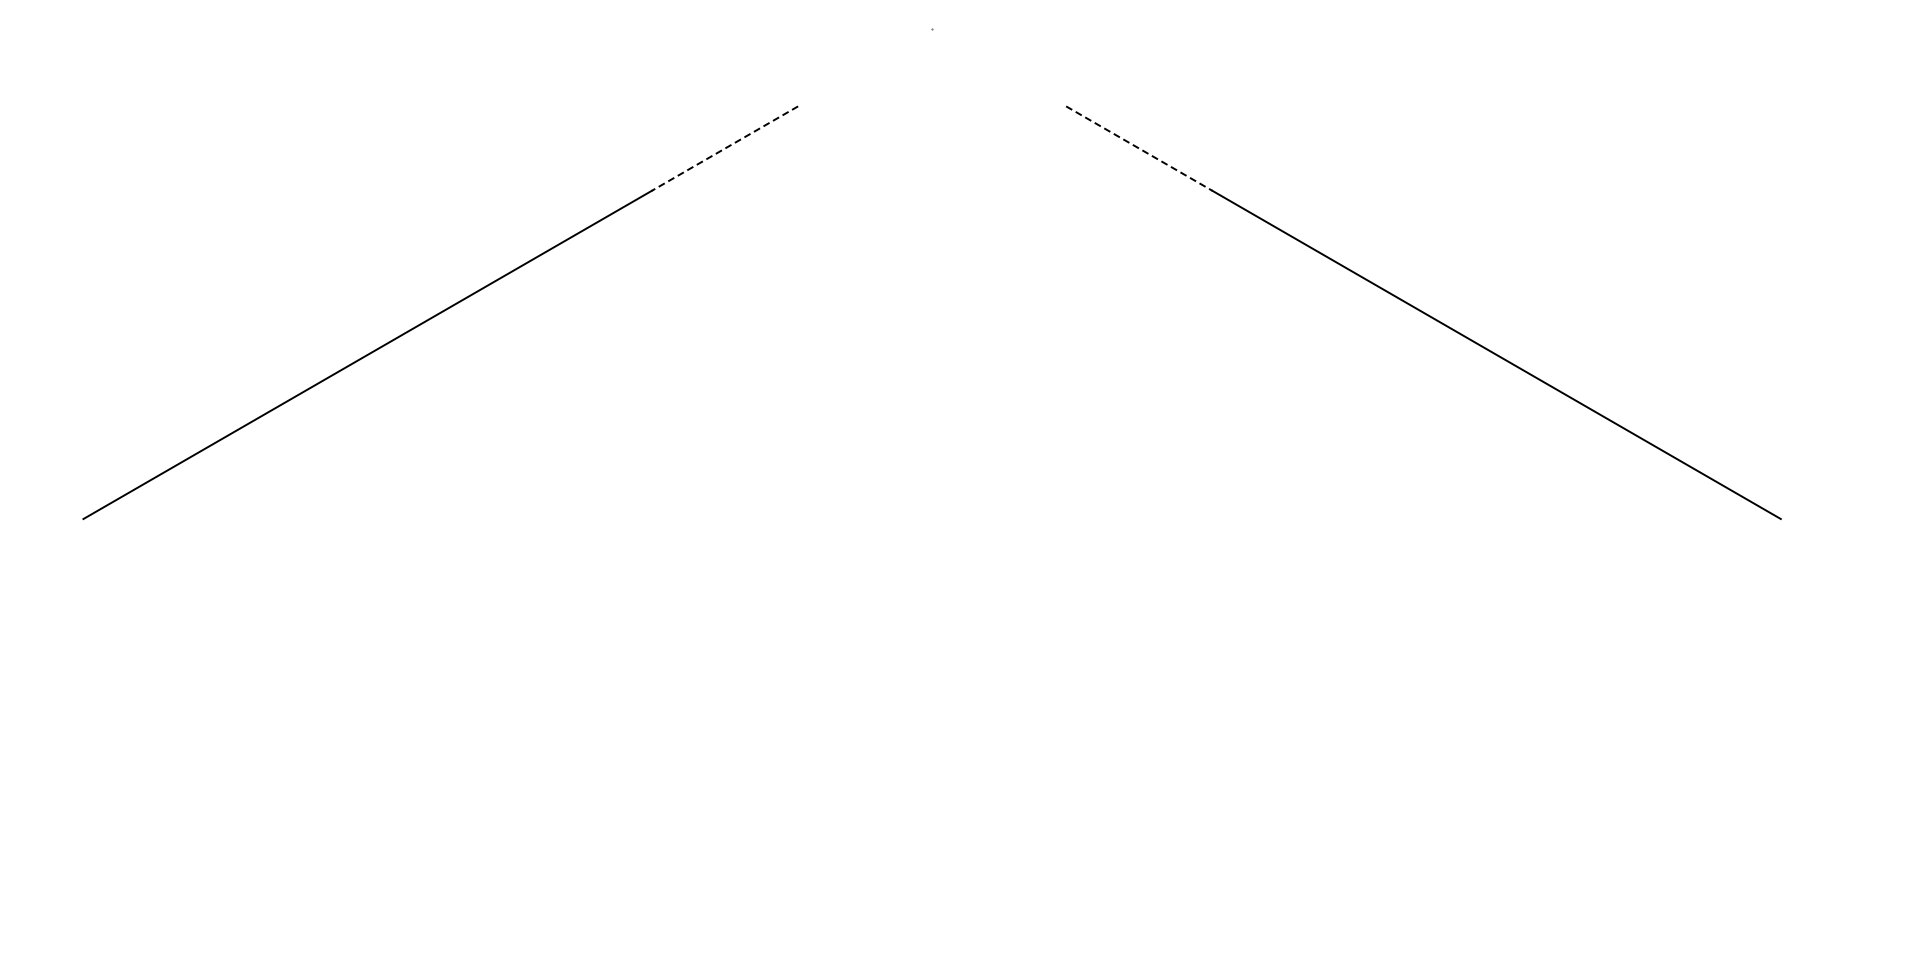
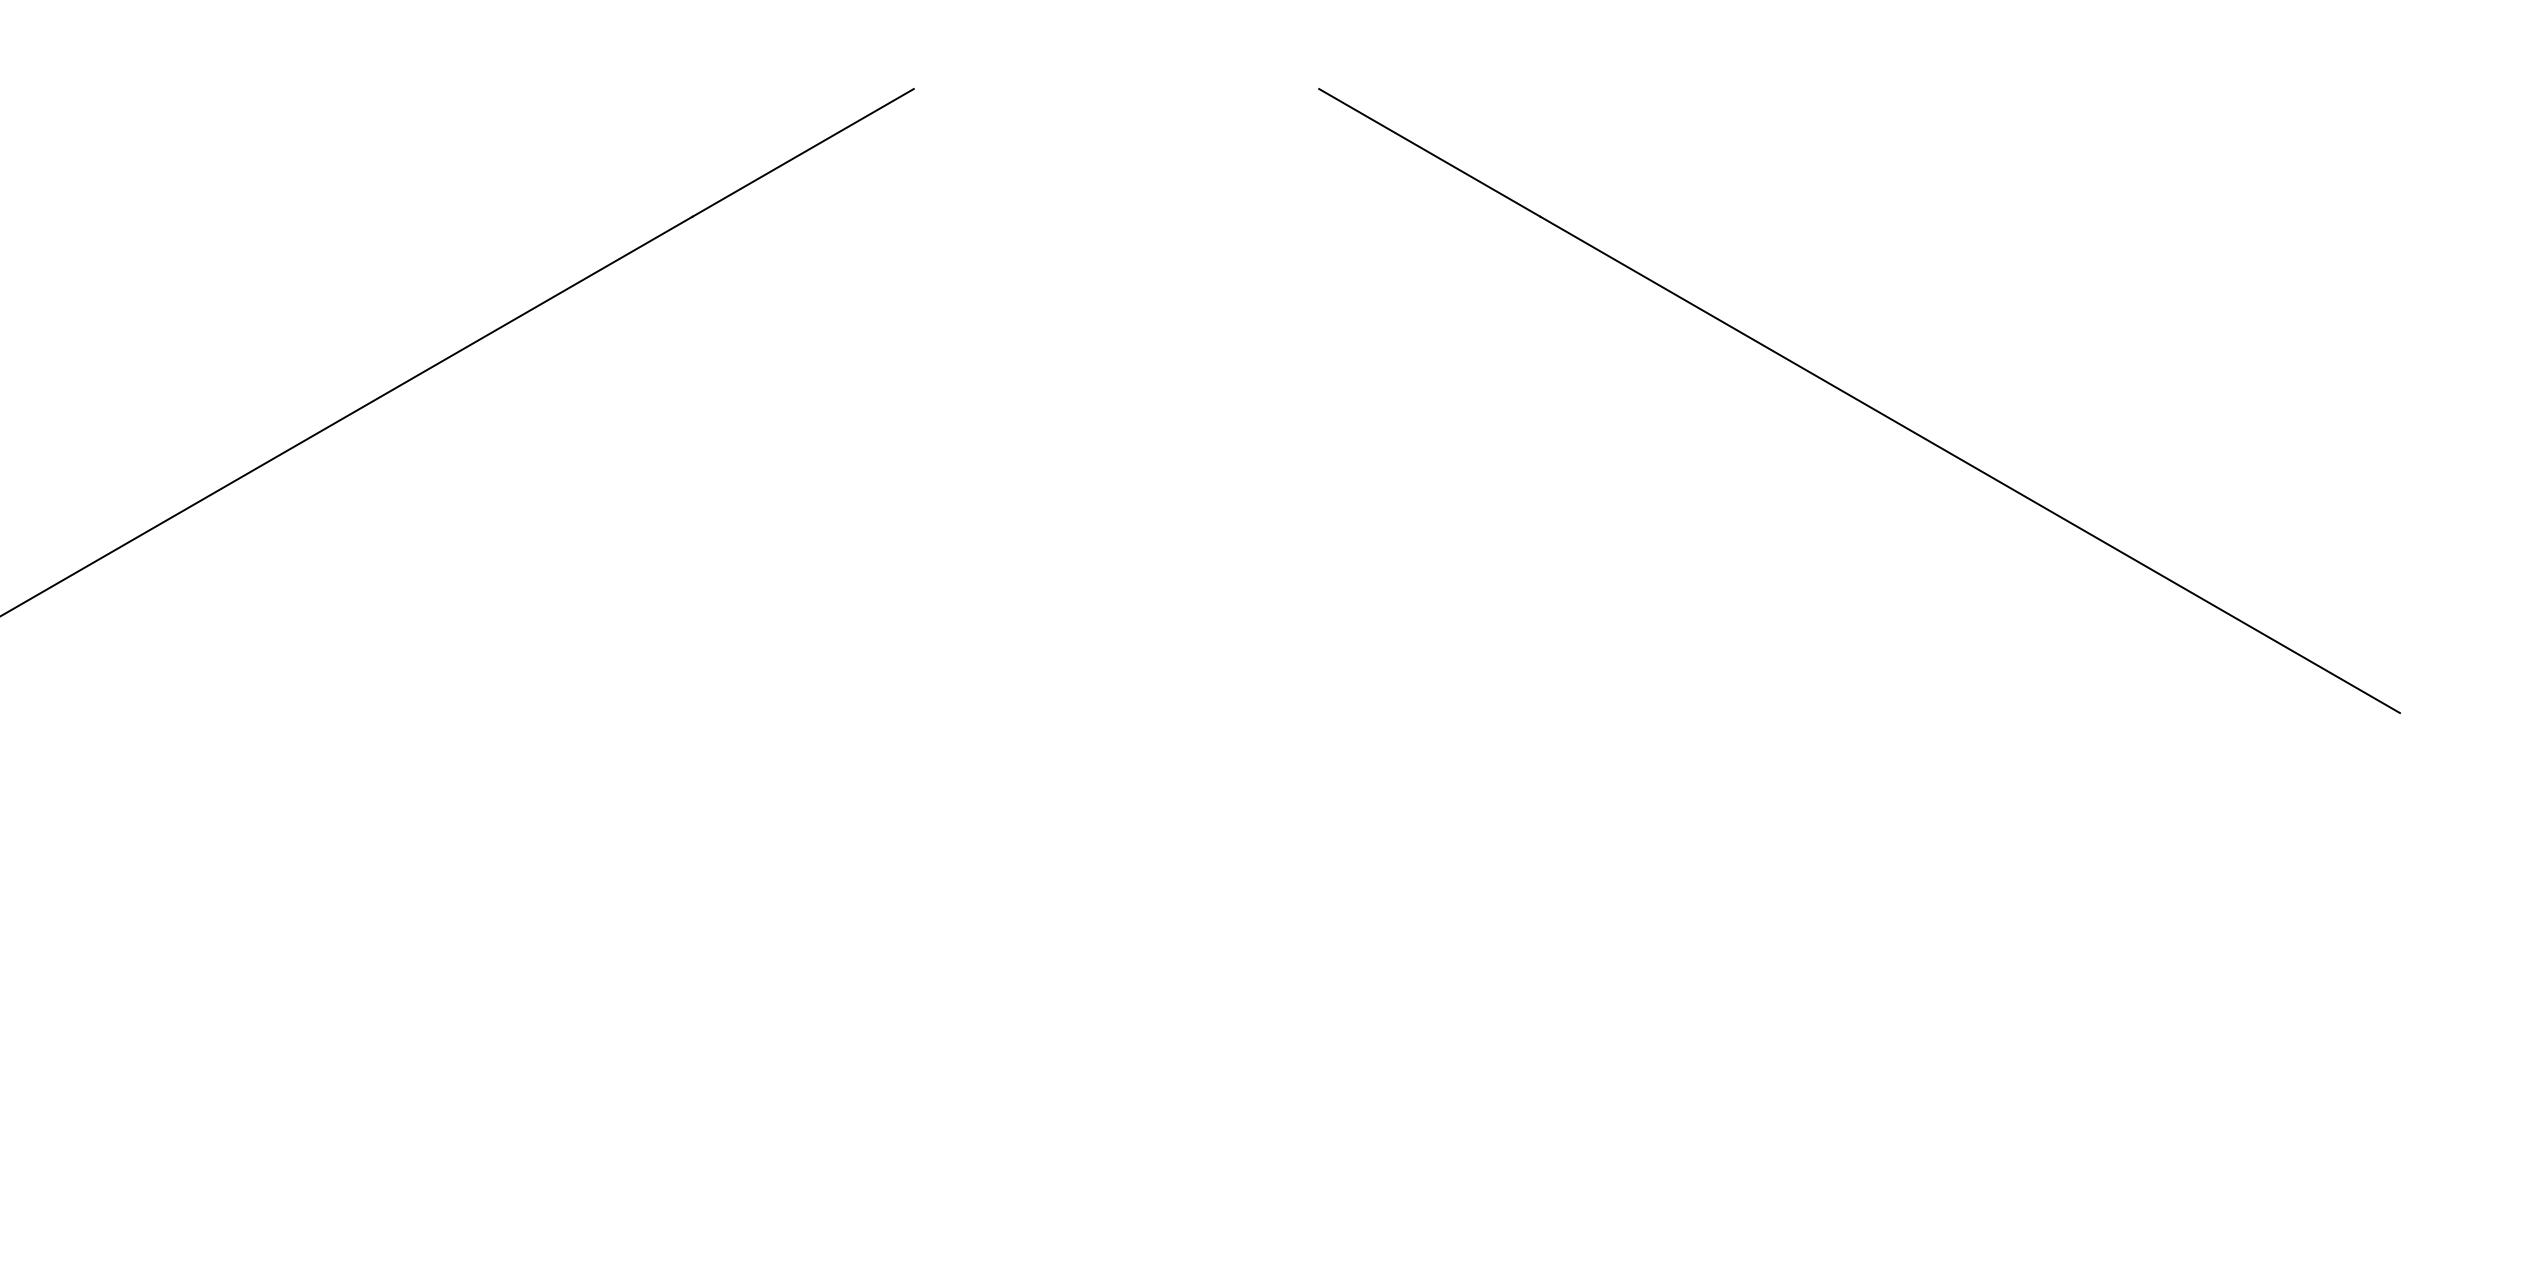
line: (724, 148) -> (802, 152), dashed -> solid
line: (1139, 148) -> (1430, 152), dashed -> solid

